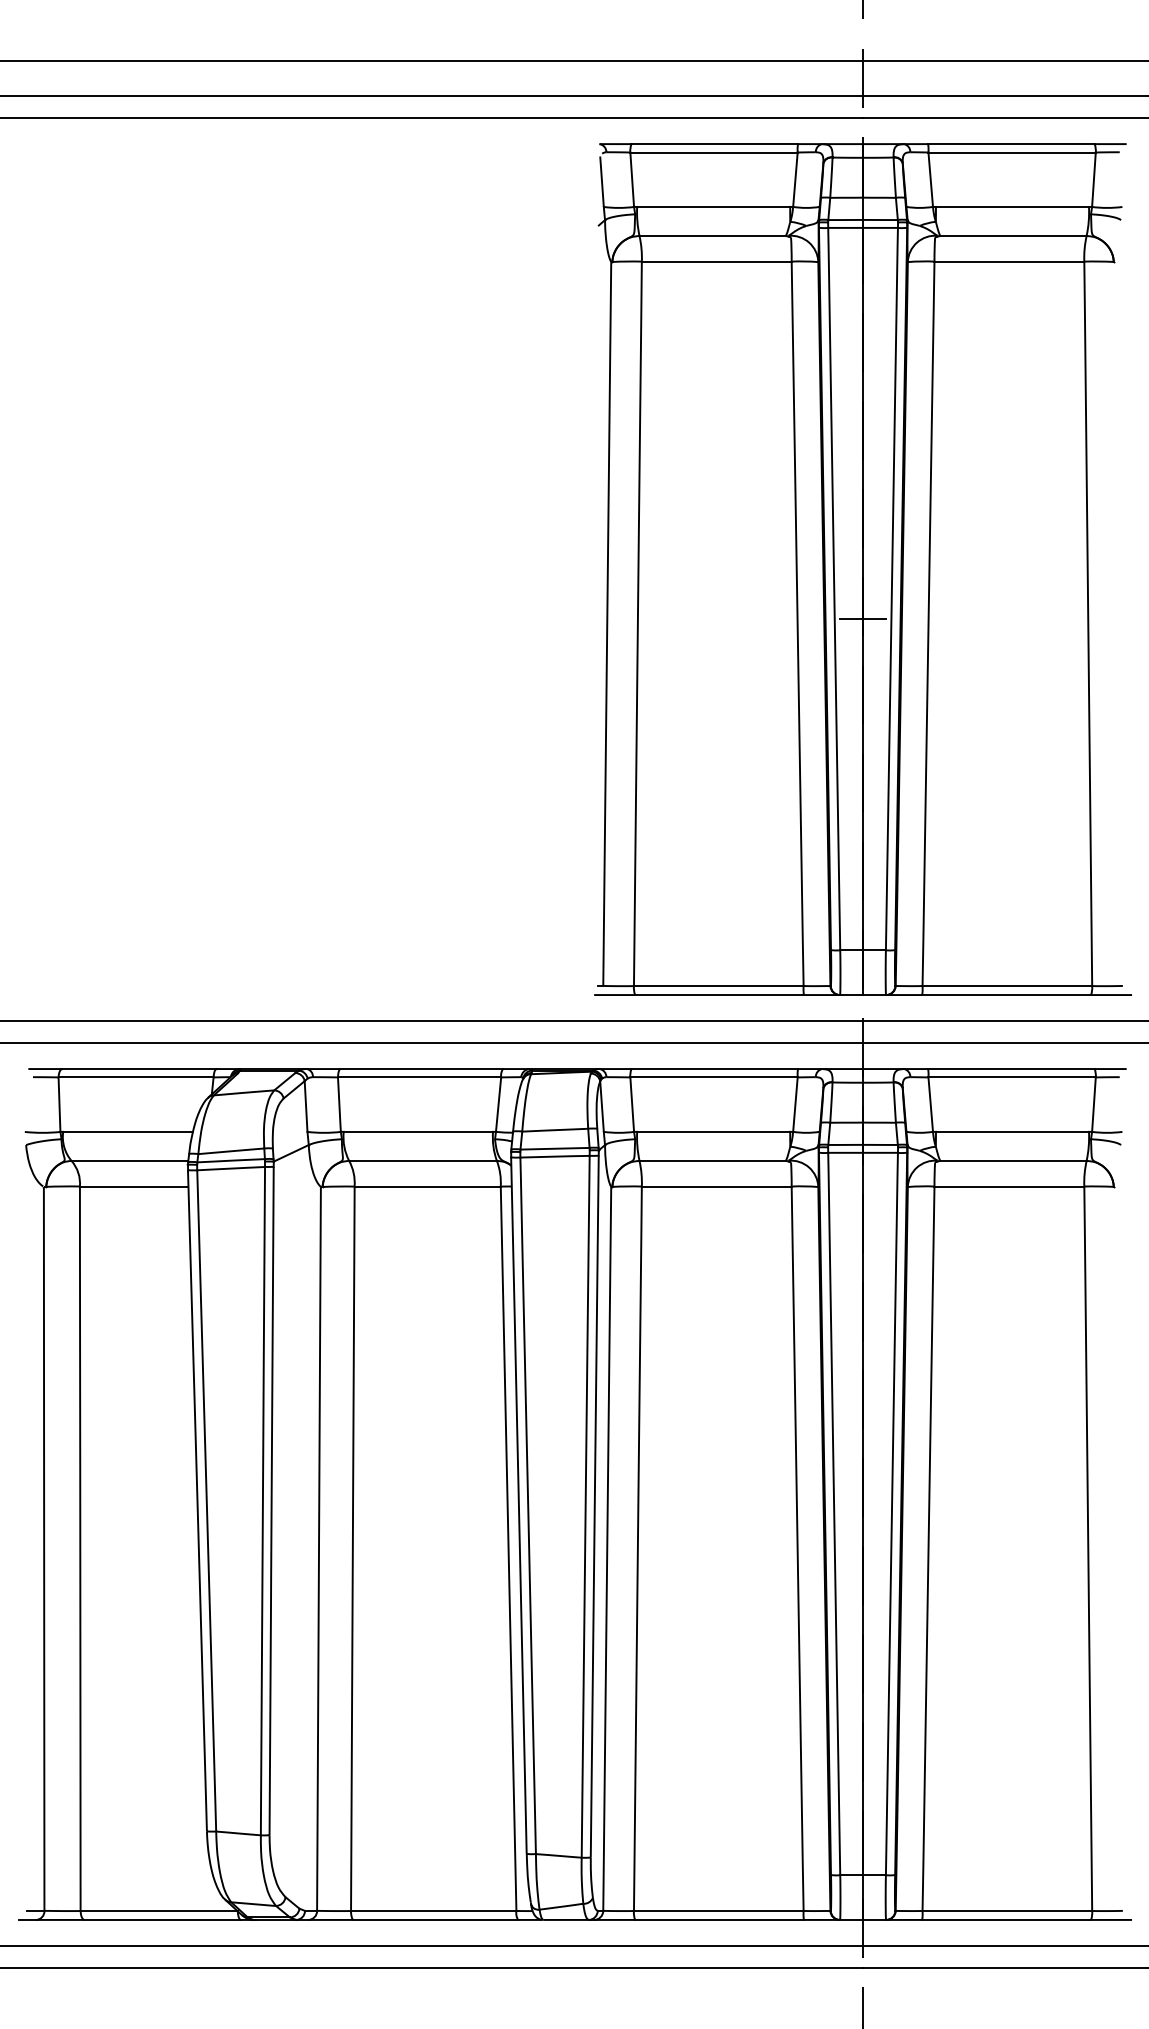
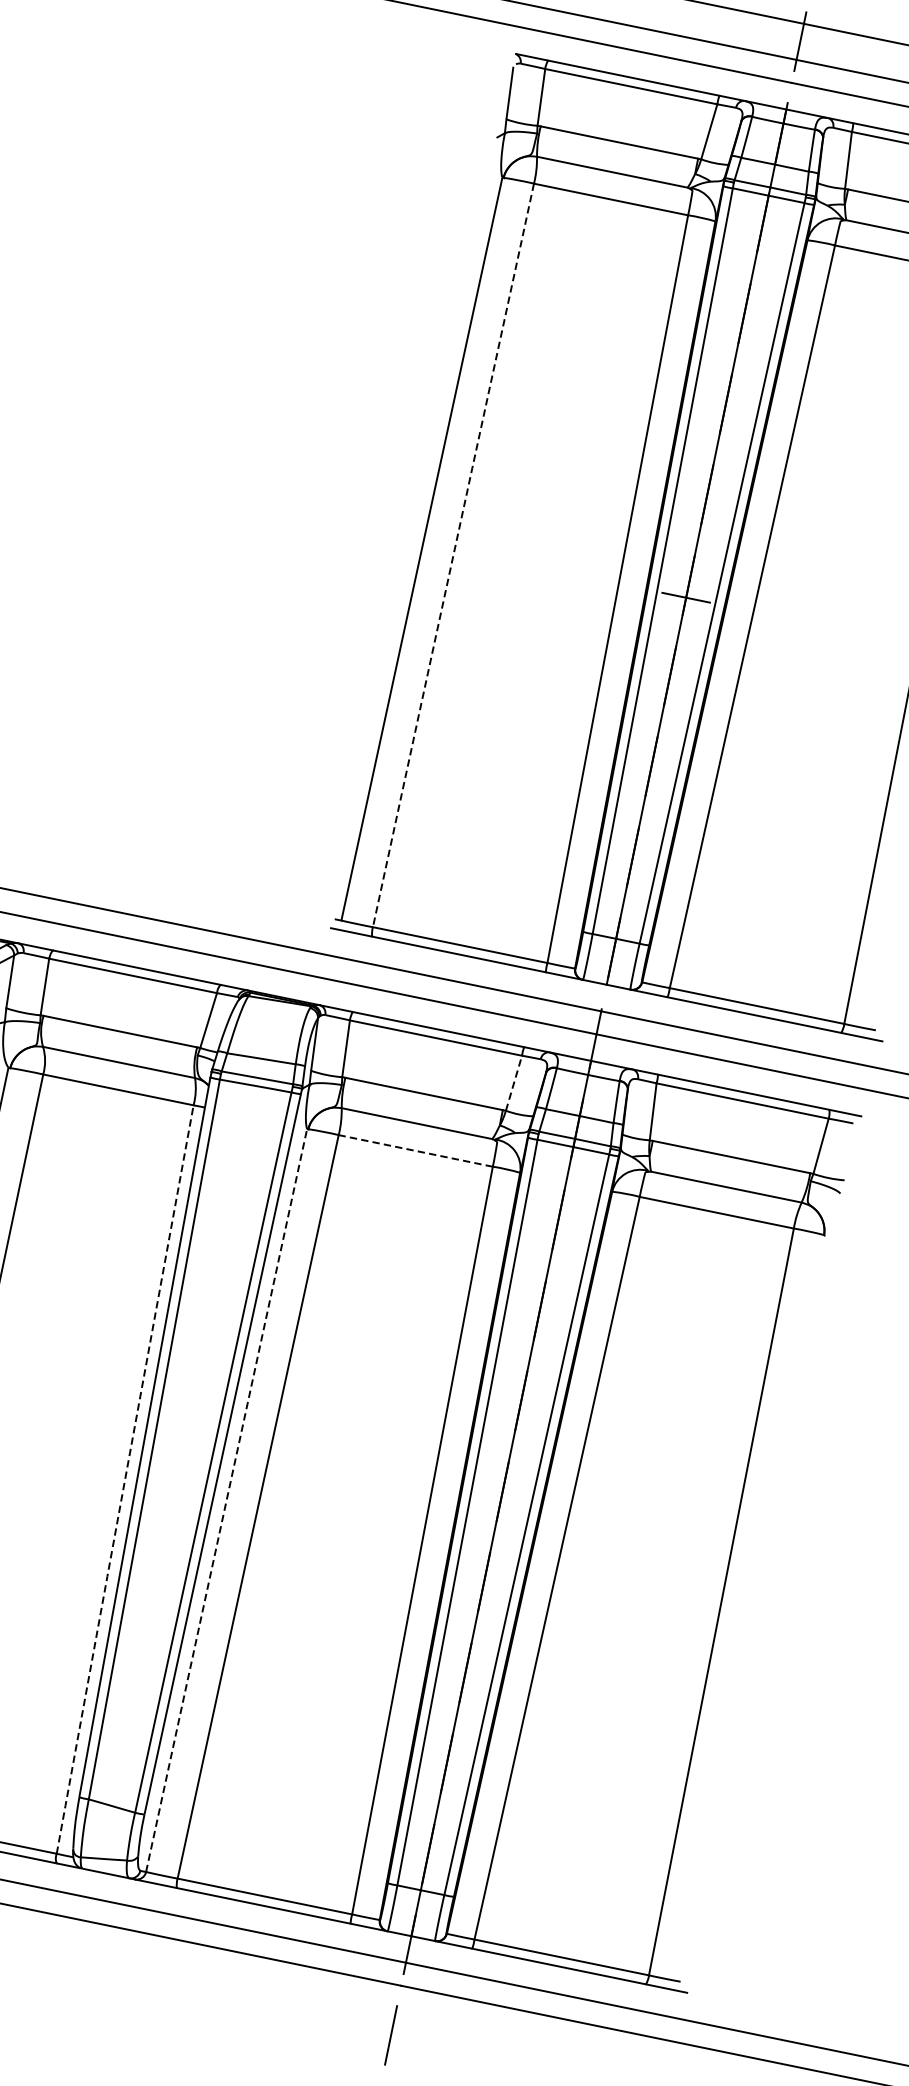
line: (637, 622) -> (453, 553), solid -> dashed
line: (795, 1104) -> (514, 1083), solid -> dashed
line: (716, 1186) -> (415, 1150), solid -> dashed
line: (607, 1548) -> (226, 1500), solid -> dashed
line: (508, 1549) -> (124, 1480), solid -> dashed

